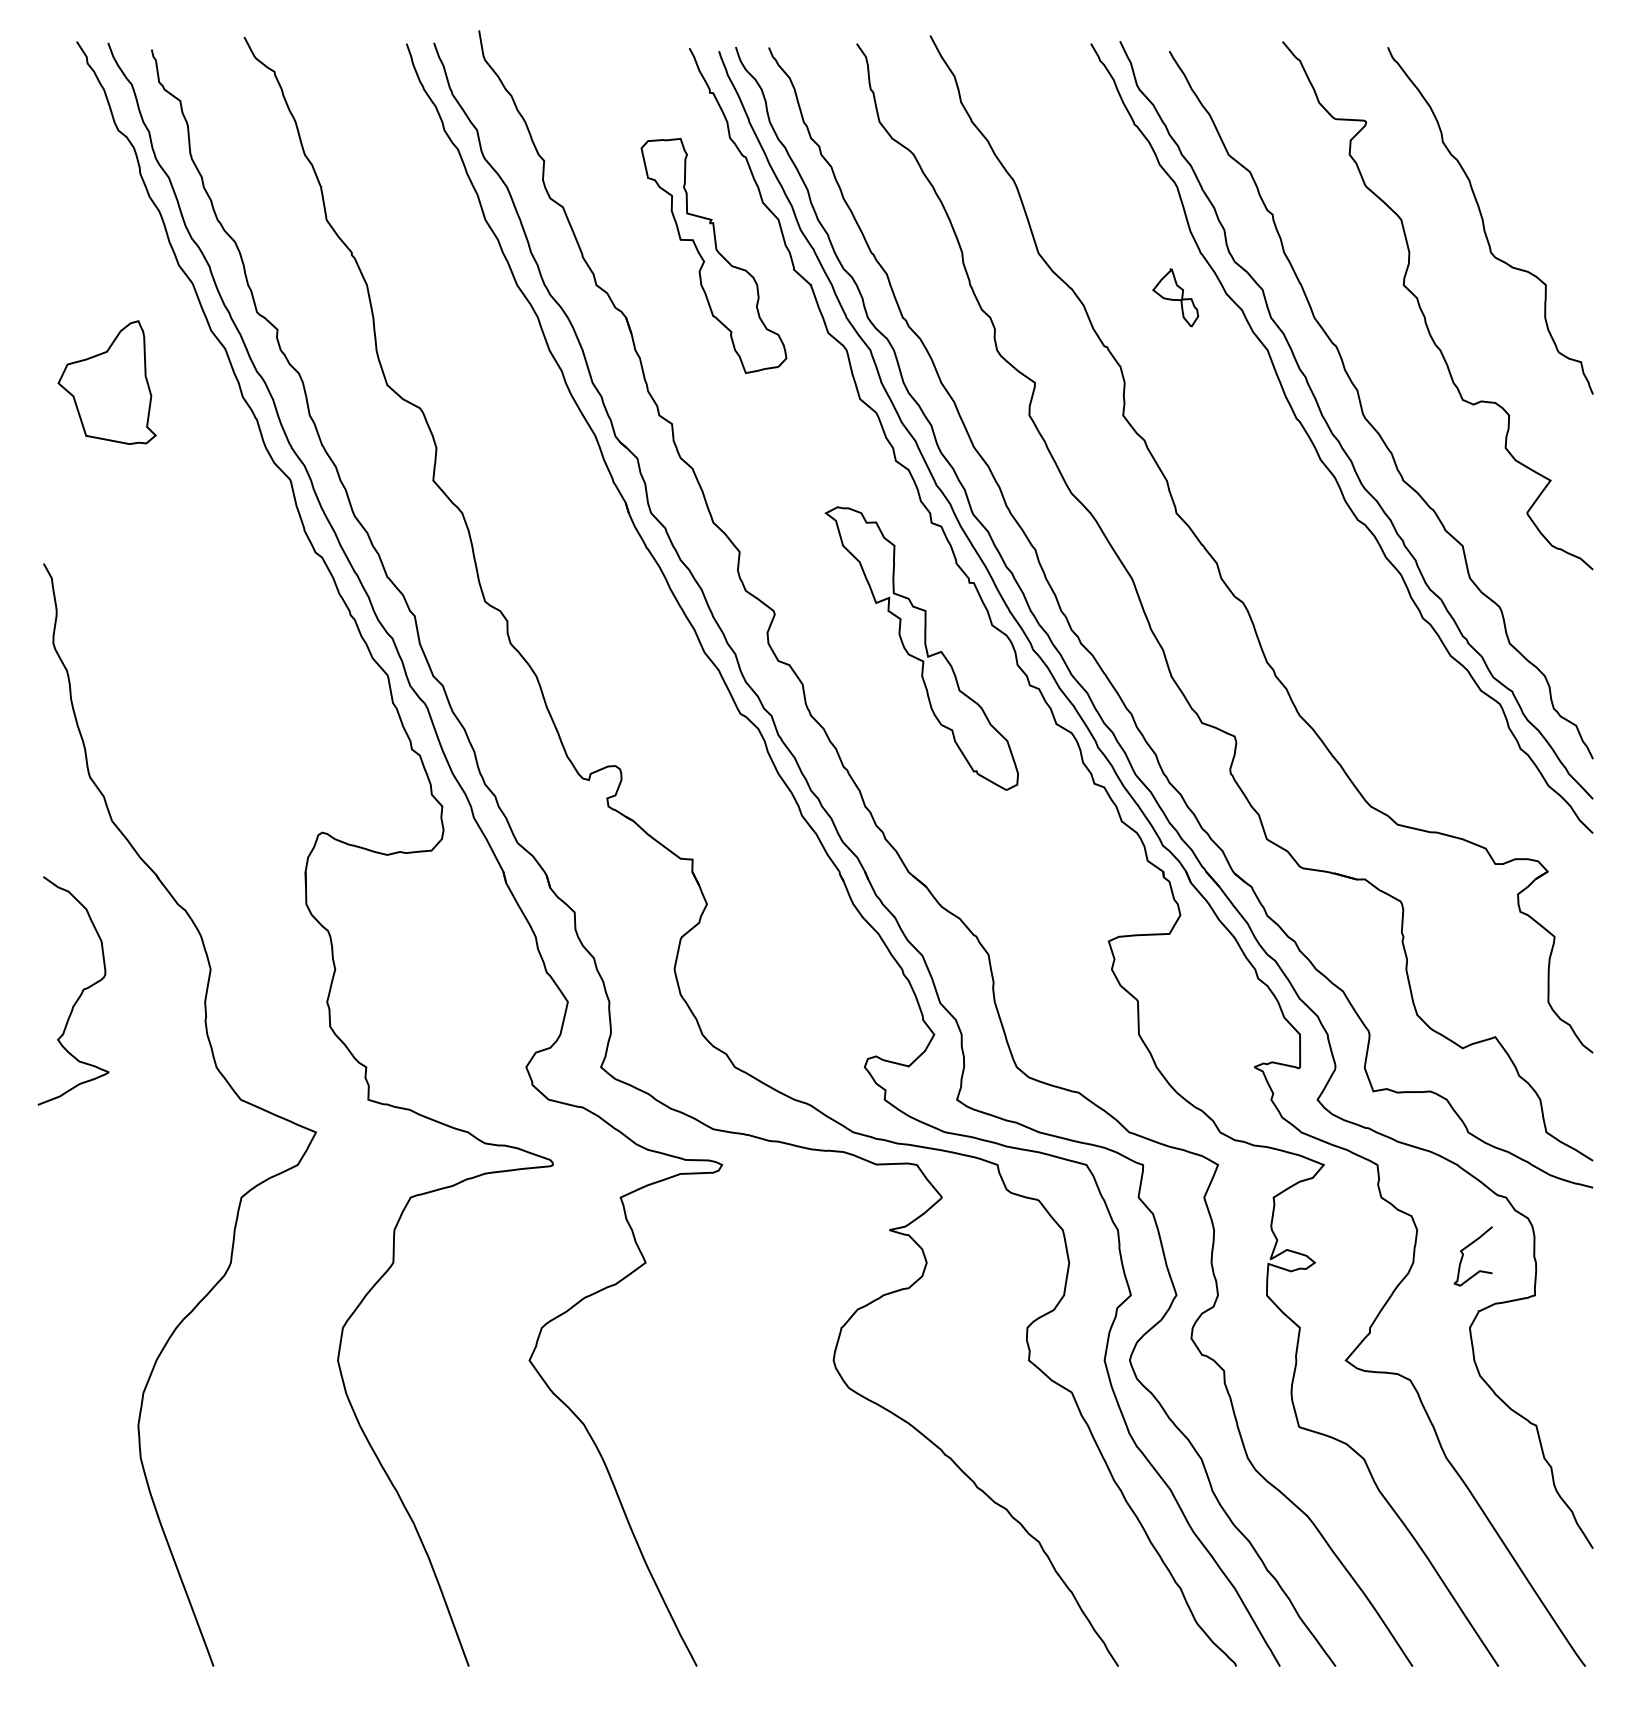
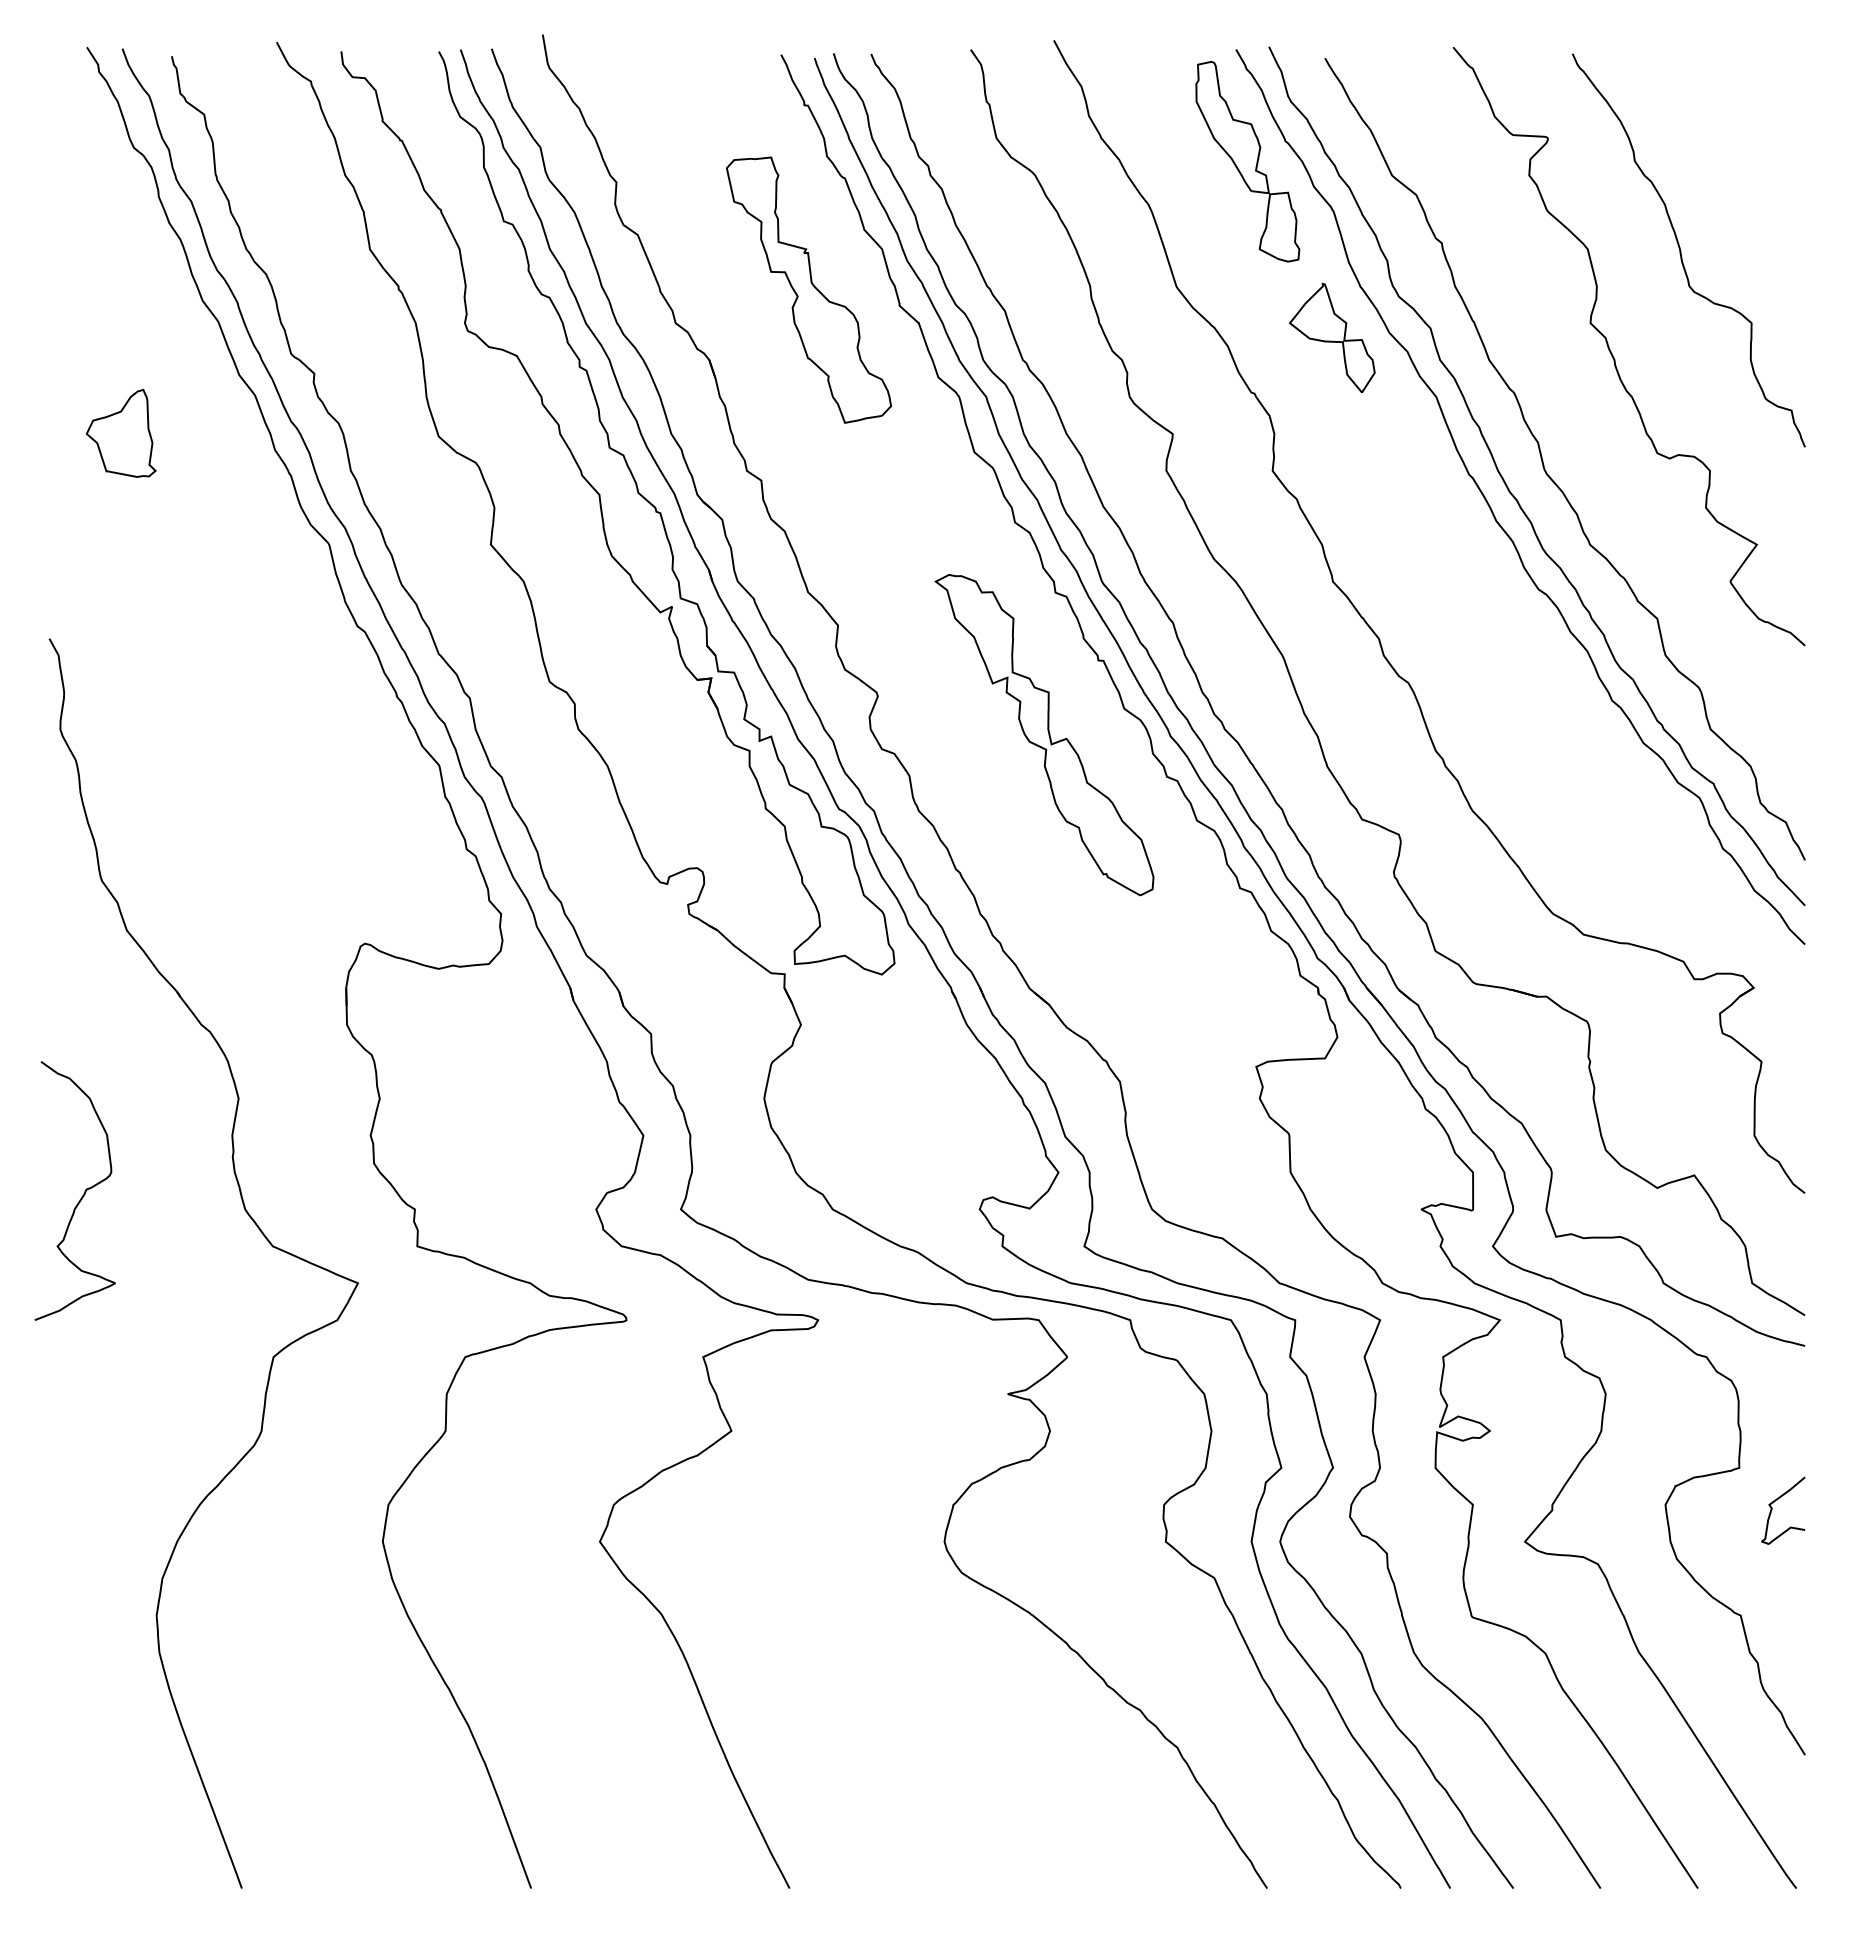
part: (1101, 142) -> (1247, 161), added
part: (1175, 297) -> (1331, 337), size x1.67
part: (106, 381) -> (120, 432), size x0.62
part: (532, 455) -> (603, 516), added
curve: (79, 995) -> (81, 1196), moved
curve: (1463, 1256) -> (1772, 1510), moved

